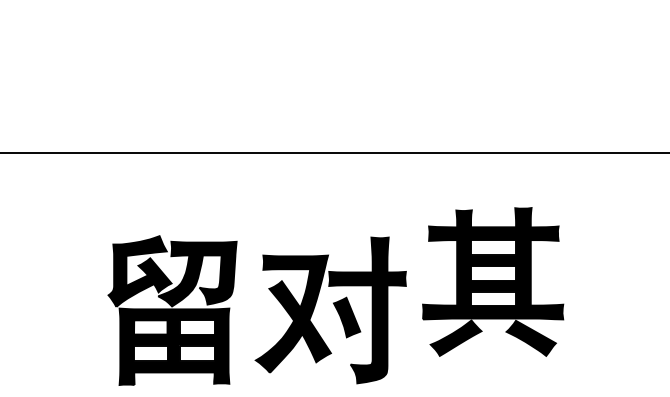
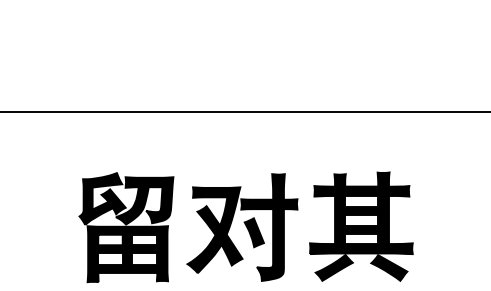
part: (493, 281) -> (361, 226), moved

